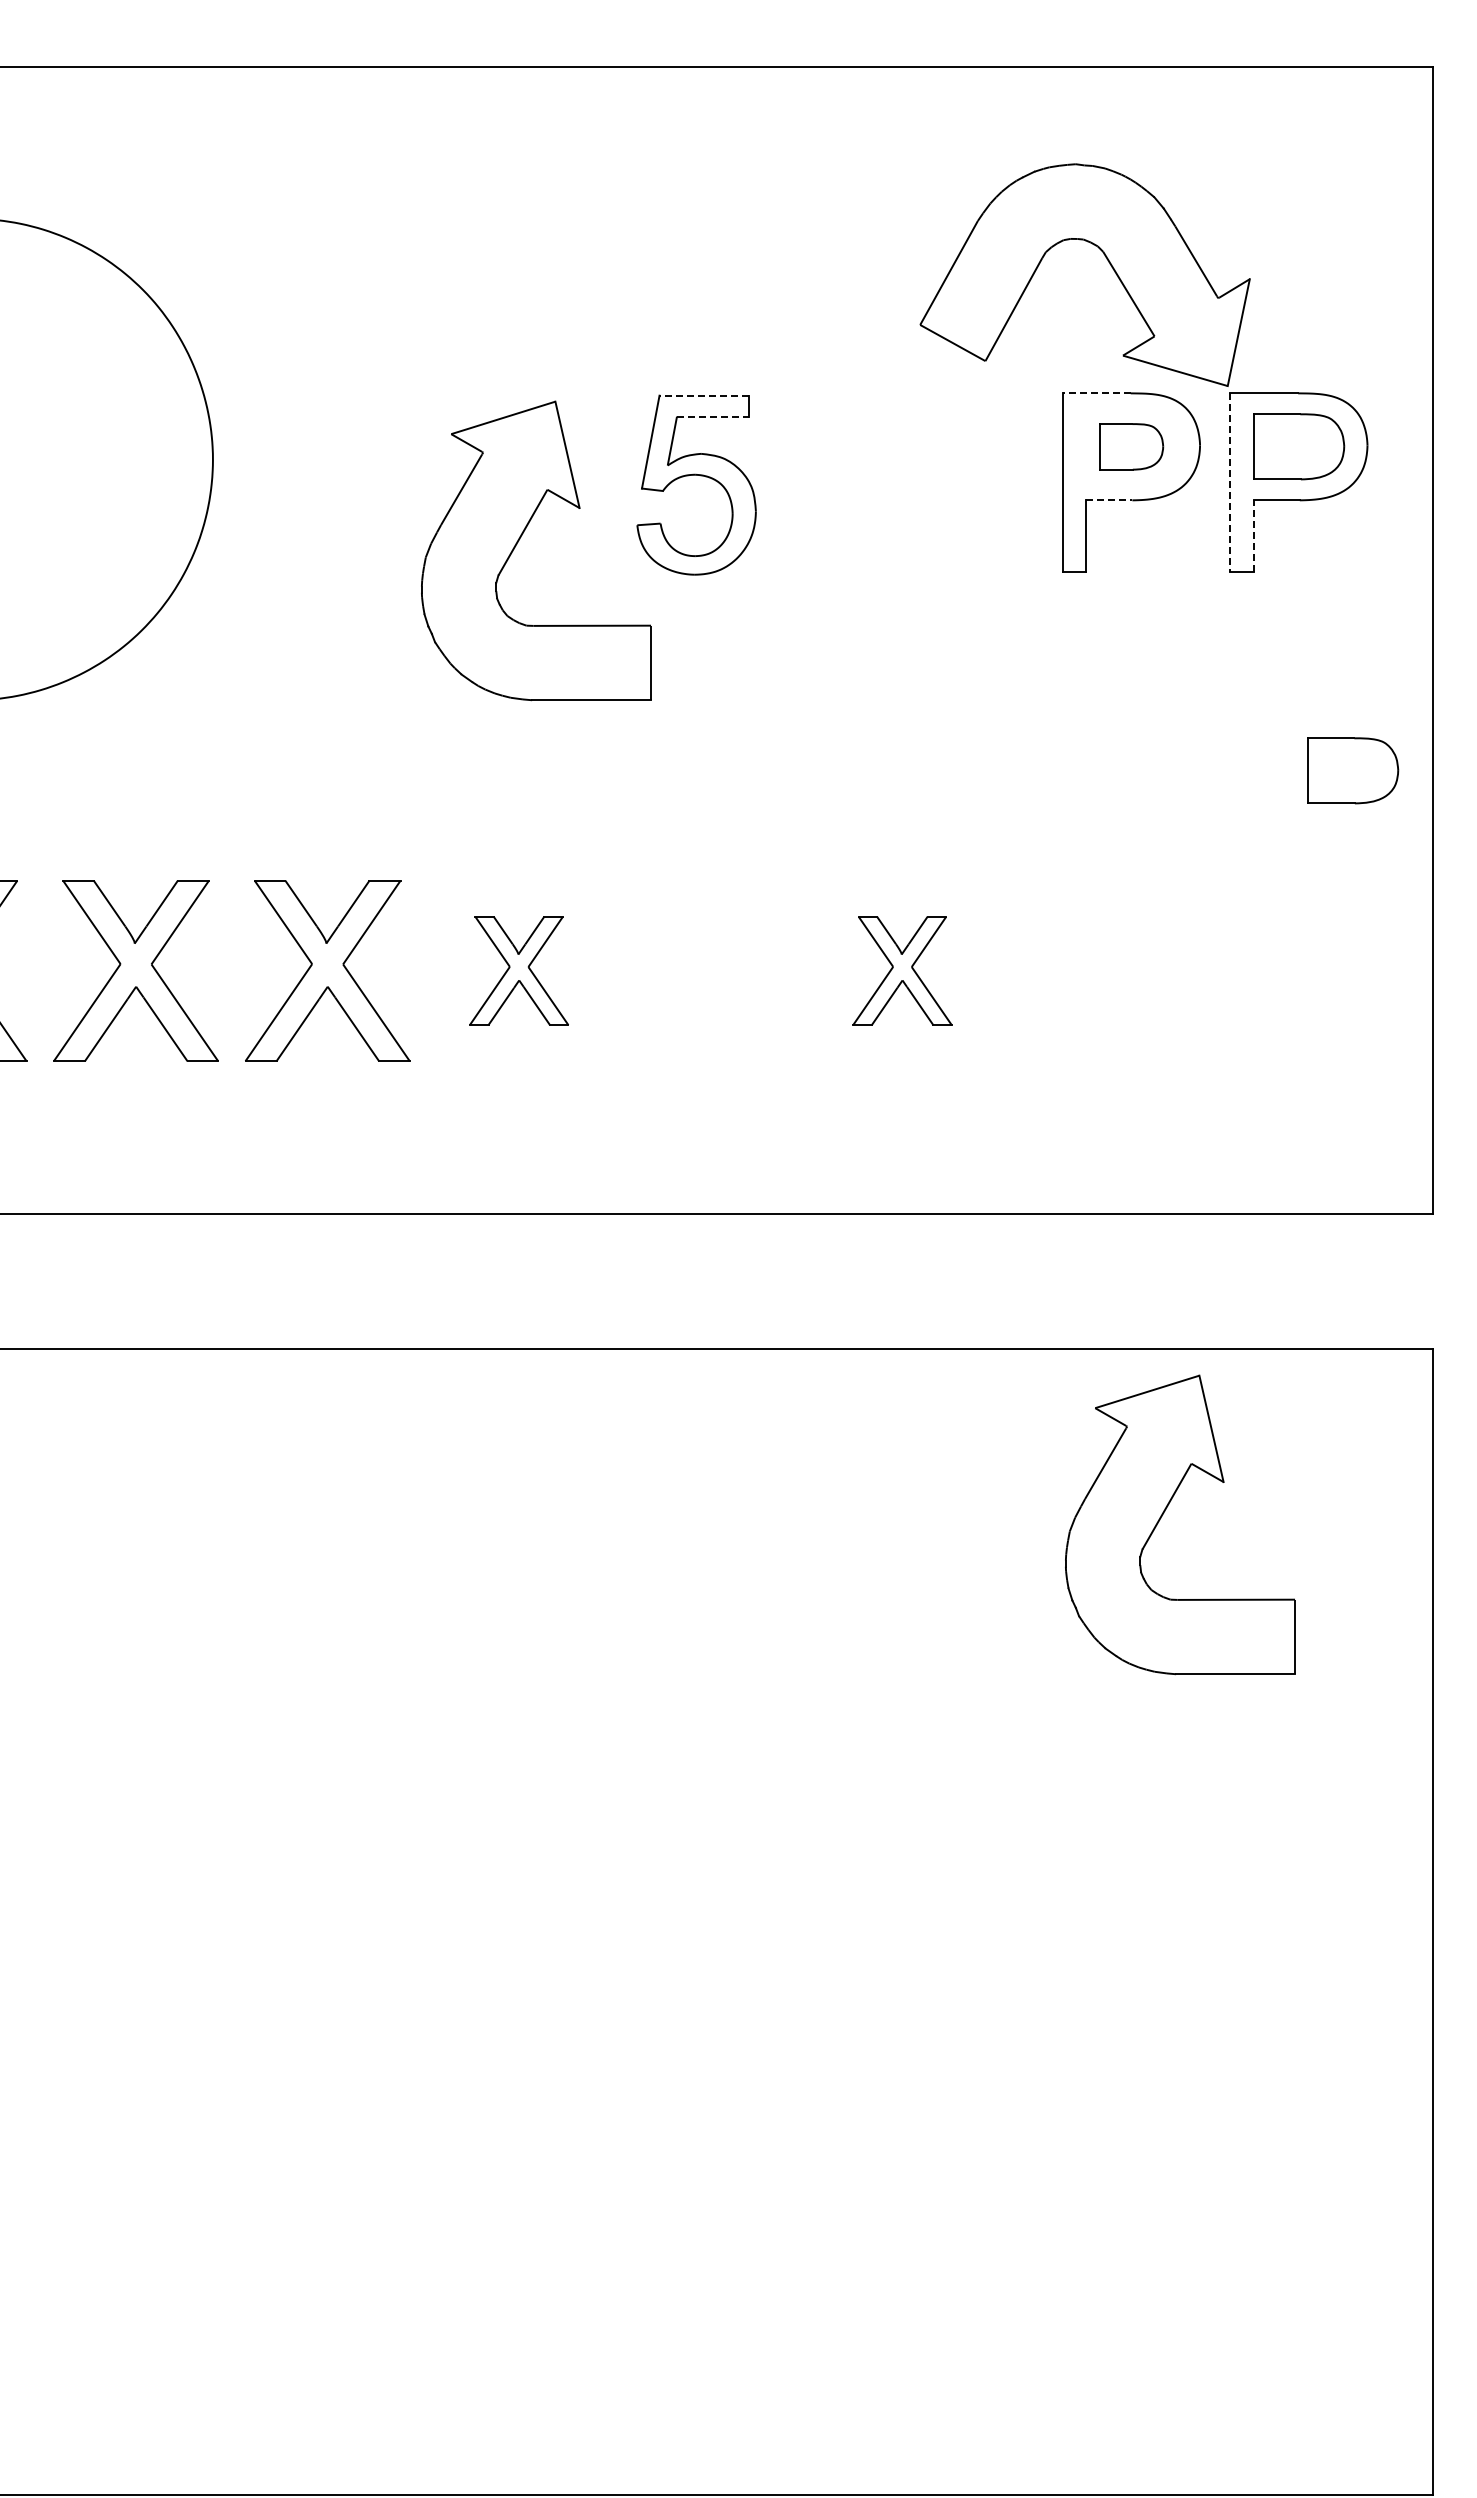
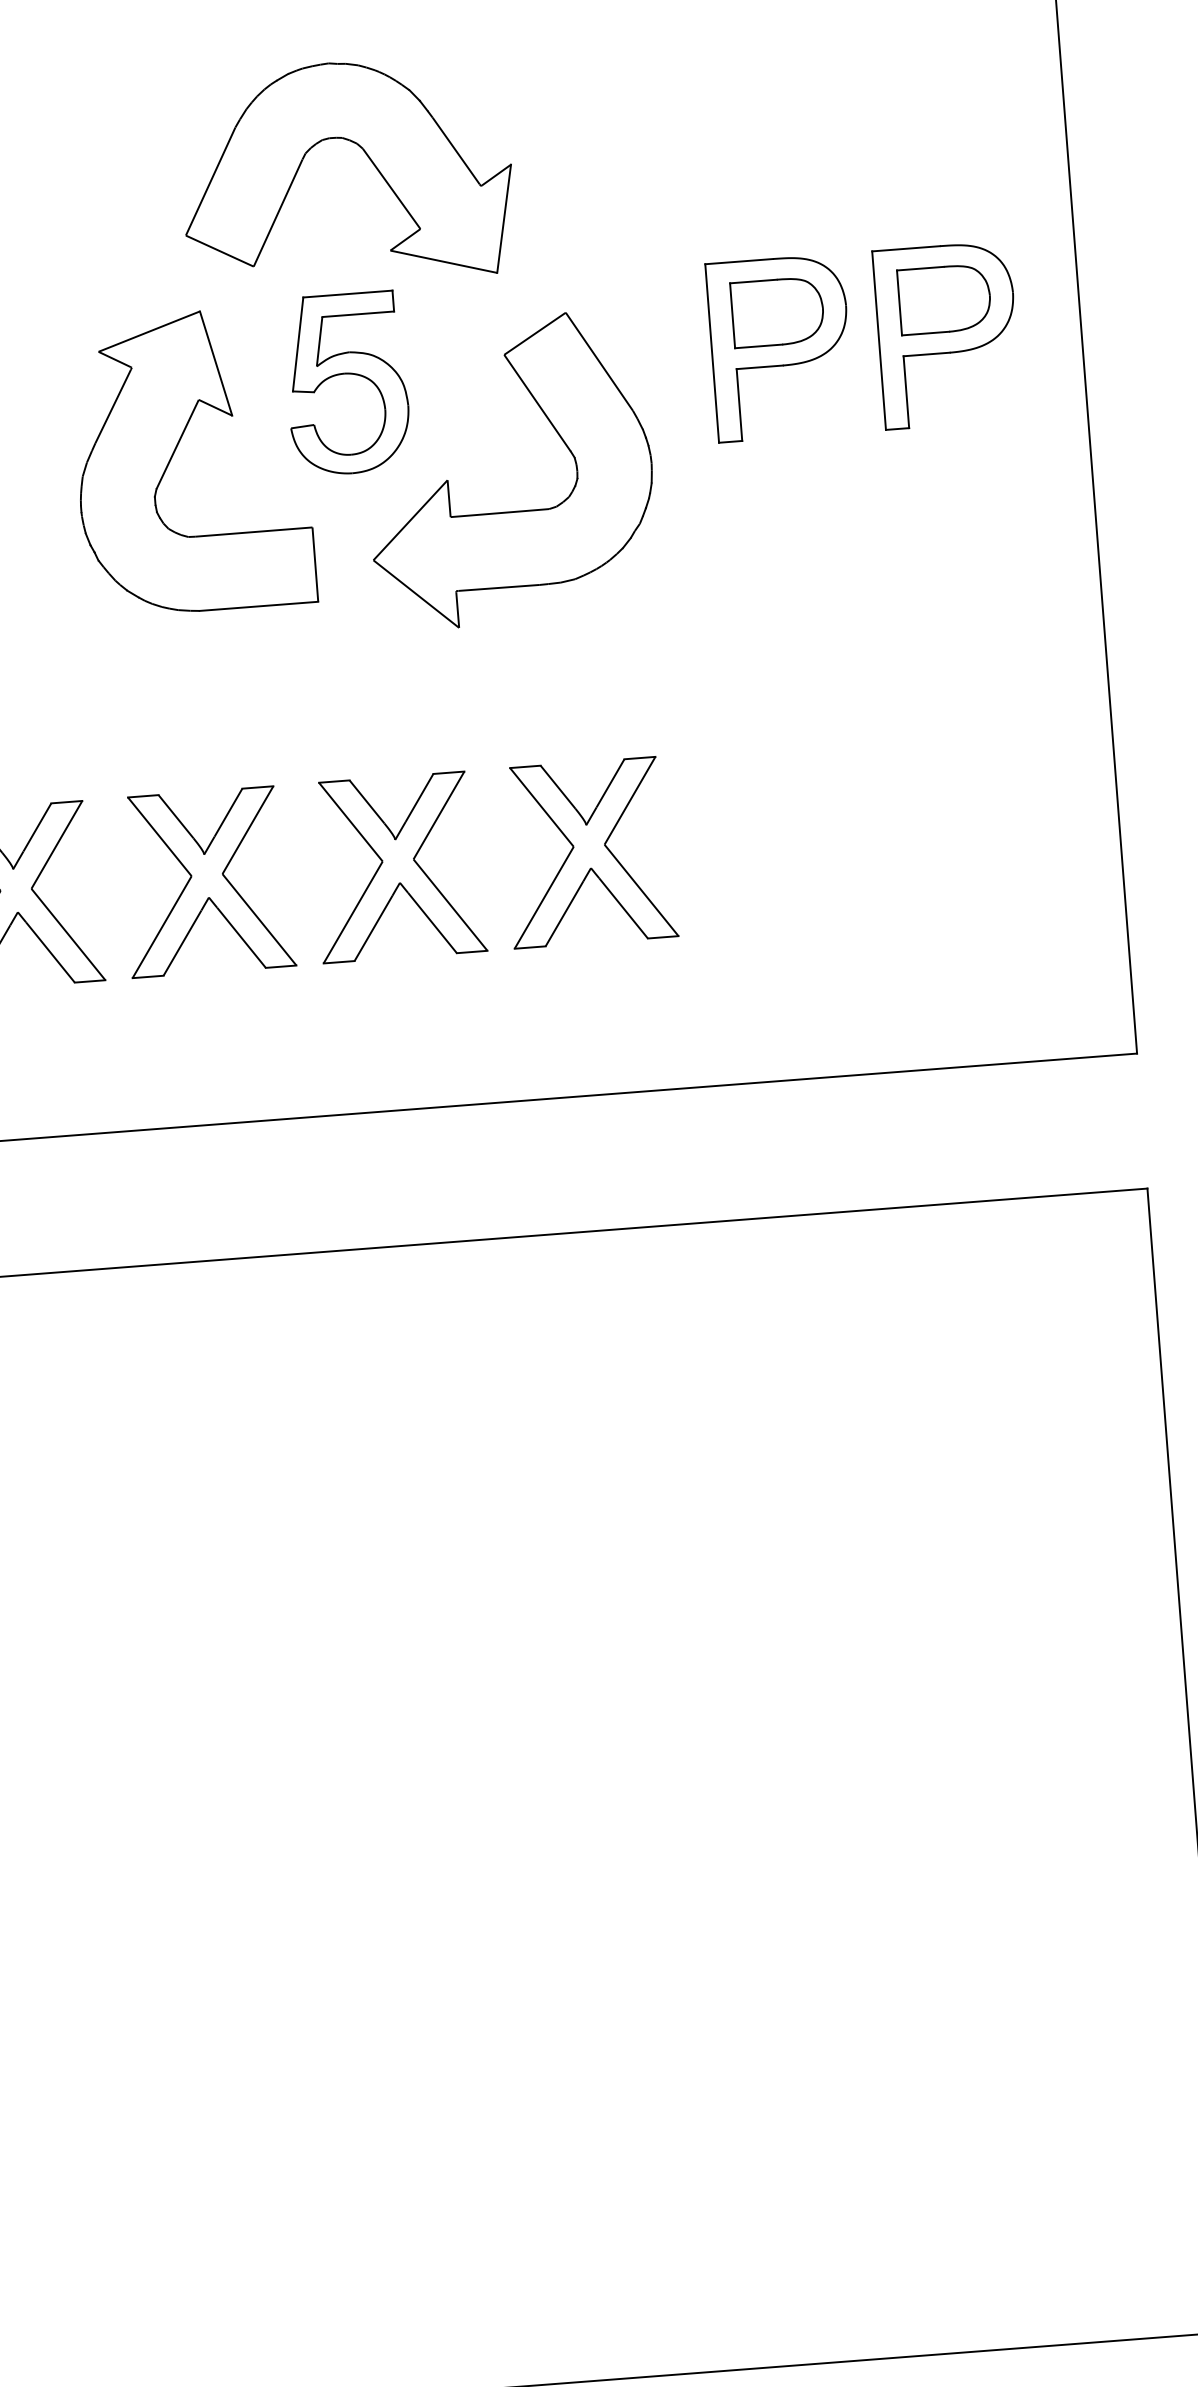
part: (1106, 259) -> (366, 156), moved
line: (1096, 393) -> (738, 261), dashed -> solid
line: (704, 395) -> (348, 293), dashed -> solid
line: (712, 416) -> (357, 314), dashed -> solid
part: (1131, 446) -> (777, 311), size x1.43
line: (1230, 482) -> (879, 340), dashed -> solid
line: (1109, 500) -> (760, 367), dashed -> solid
line: (1253, 535) -> (906, 391), dashed -> solid
part: (851, 624) -> (512, 510), added
part: (1353, 770) -> (1024, 617), removed
part: (518, 970) -> (206, 881), size x1.67
part: (710, 970) -> (398, 866), added
part: (902, 970) -> (589, 851), size x1.67
part: (1164, 1513) -> (892, 1373), removed

